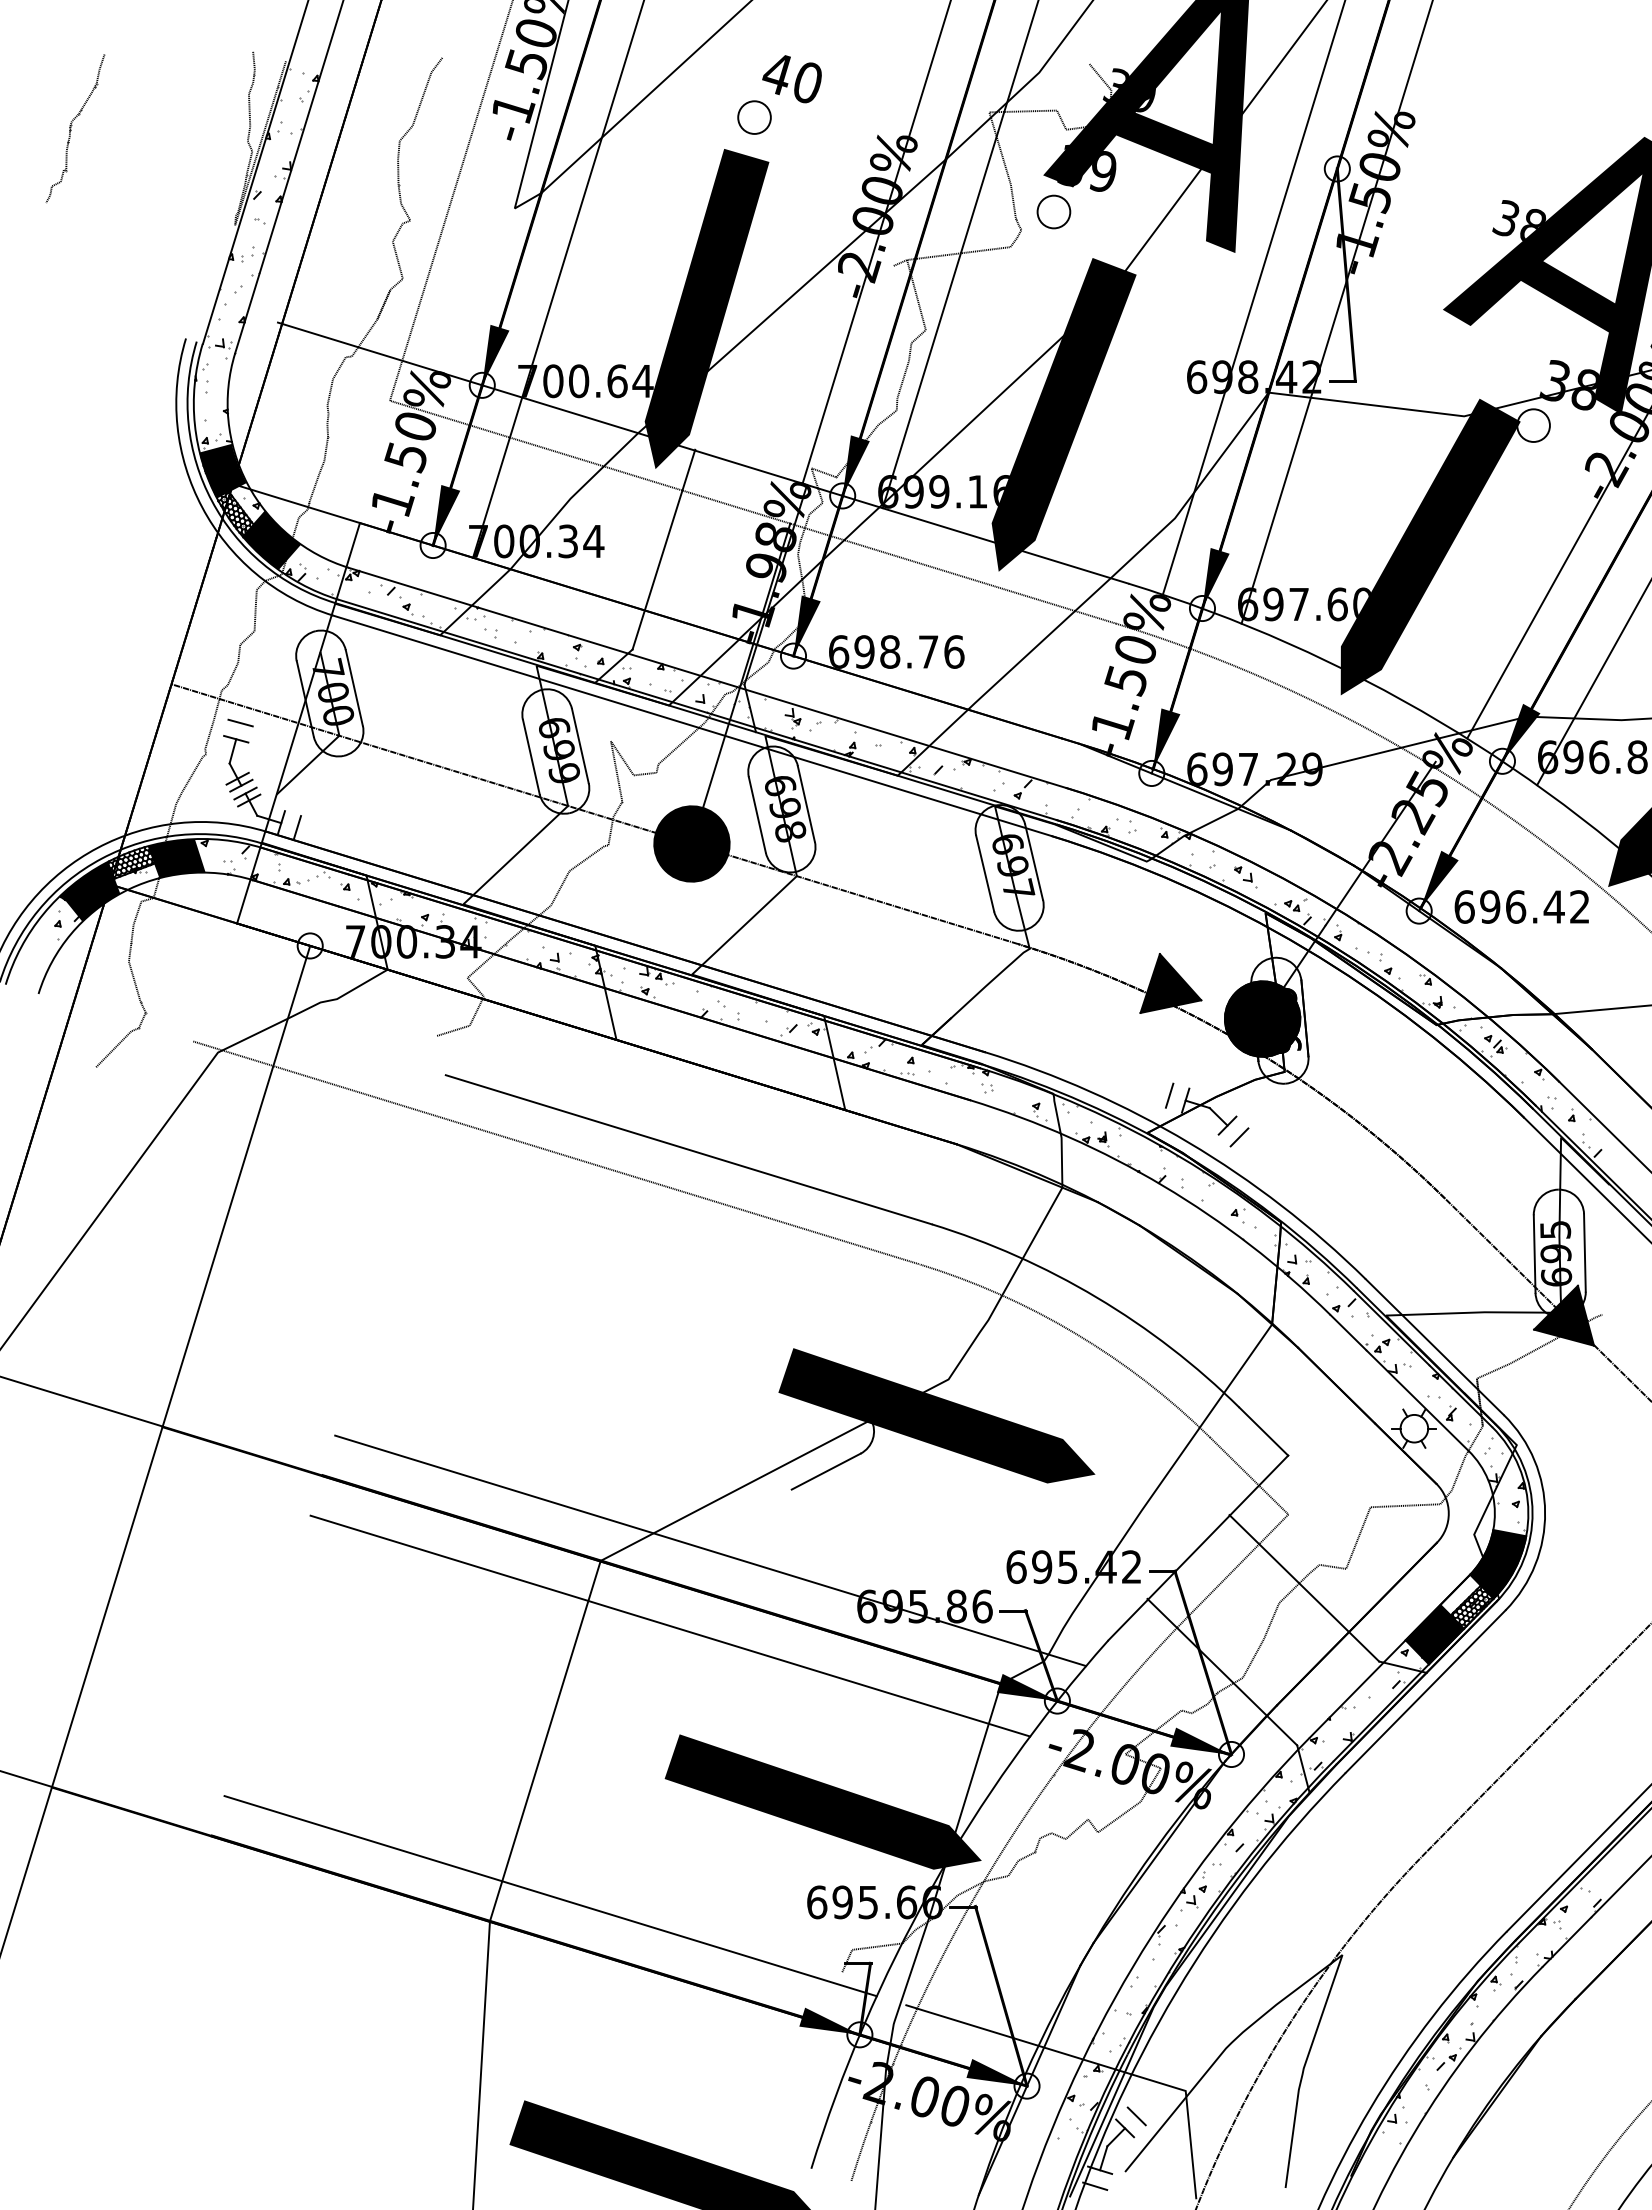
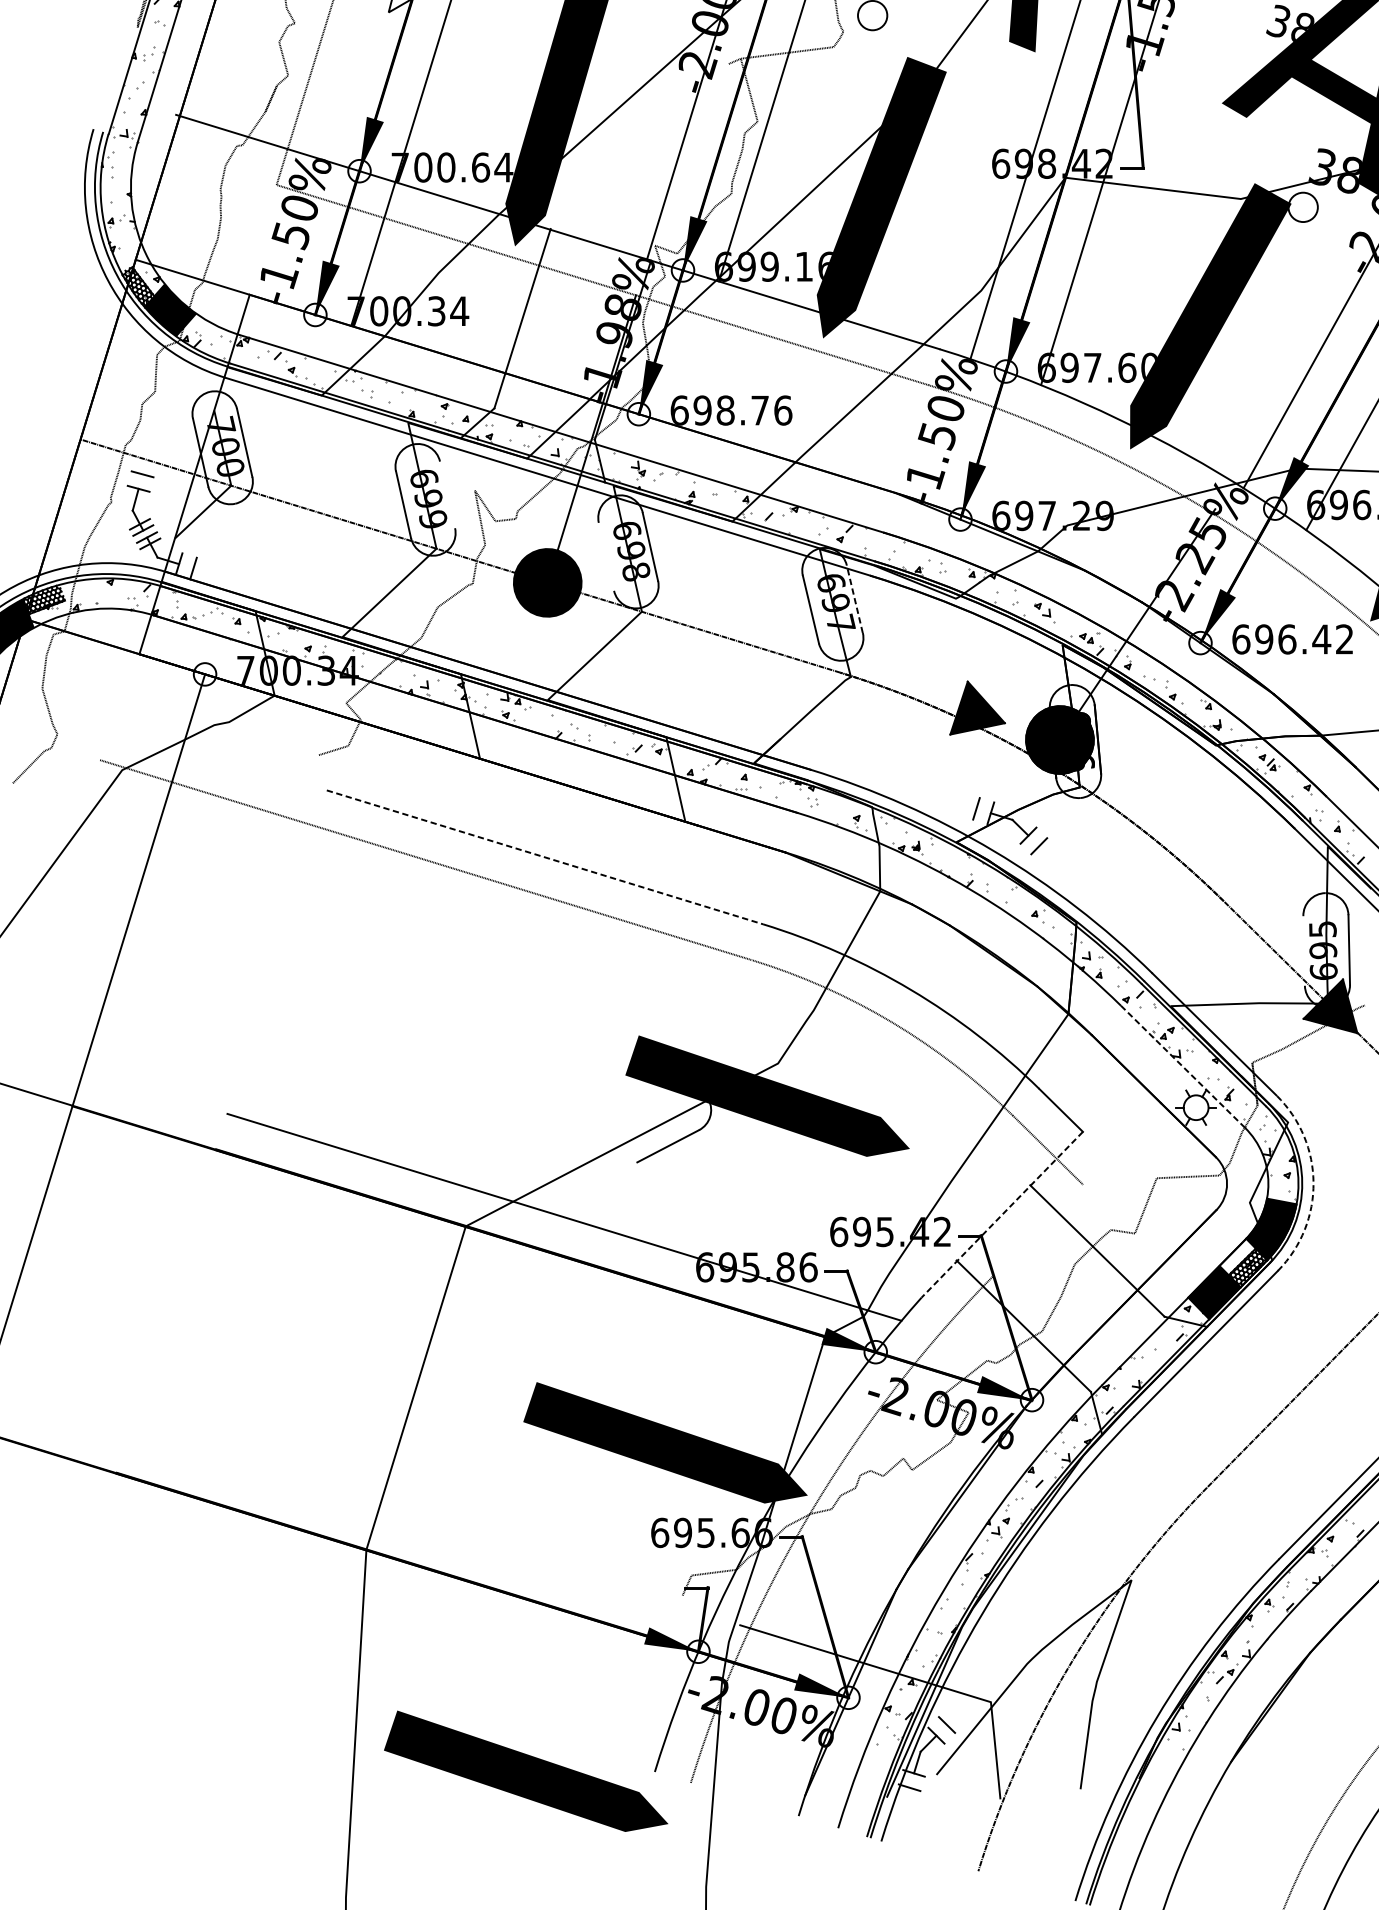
fill: (222, 470) -> (126, 247), removed
line: (580, 745) -> (447, 494), removed
line: (756, 814) -> (605, 556), removed
fill: (176, 858) -> (85, 595), removed
line: (1034, 862) -> (855, 599), solid -> dashed
line: (689, 1149) -> (545, 857), solid -> dashed
line: (1534, 1253) -> (1303, 950), removed
line: (1399, 1382) -> (1182, 1066), solid -> dashed
arc: (1545, 1512) -> (1313, 1182), solid -> dashed
line: (1198, 1547) -> (1002, 1214), solid -> dashed
line: (1237, 1565) -> (1037, 1230), removed
line: (670, 1625) -> (528, 1284), removed
line: (550, 1896) -> (420, 1527), removed

